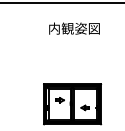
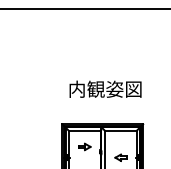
text: (74, 28) -> (105, 89), moved

